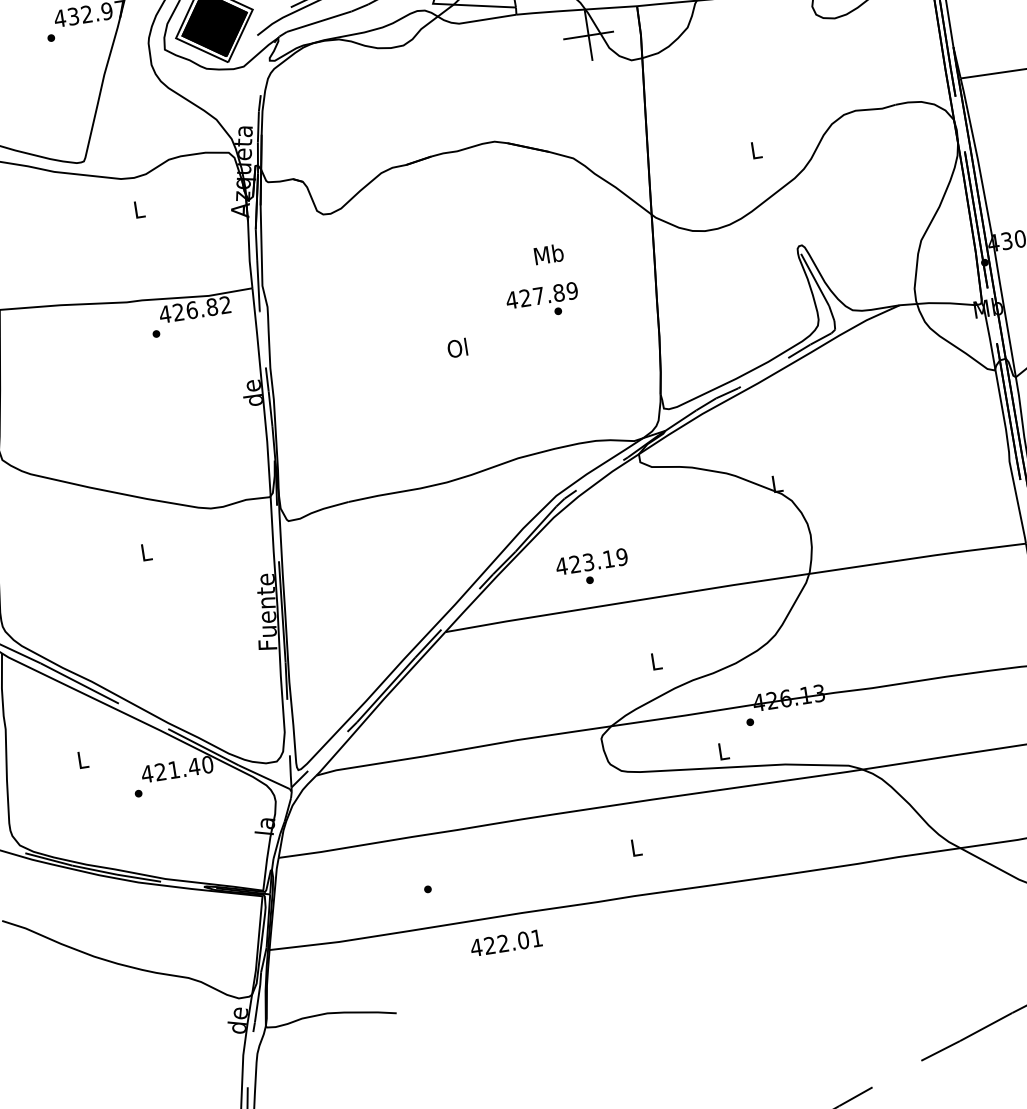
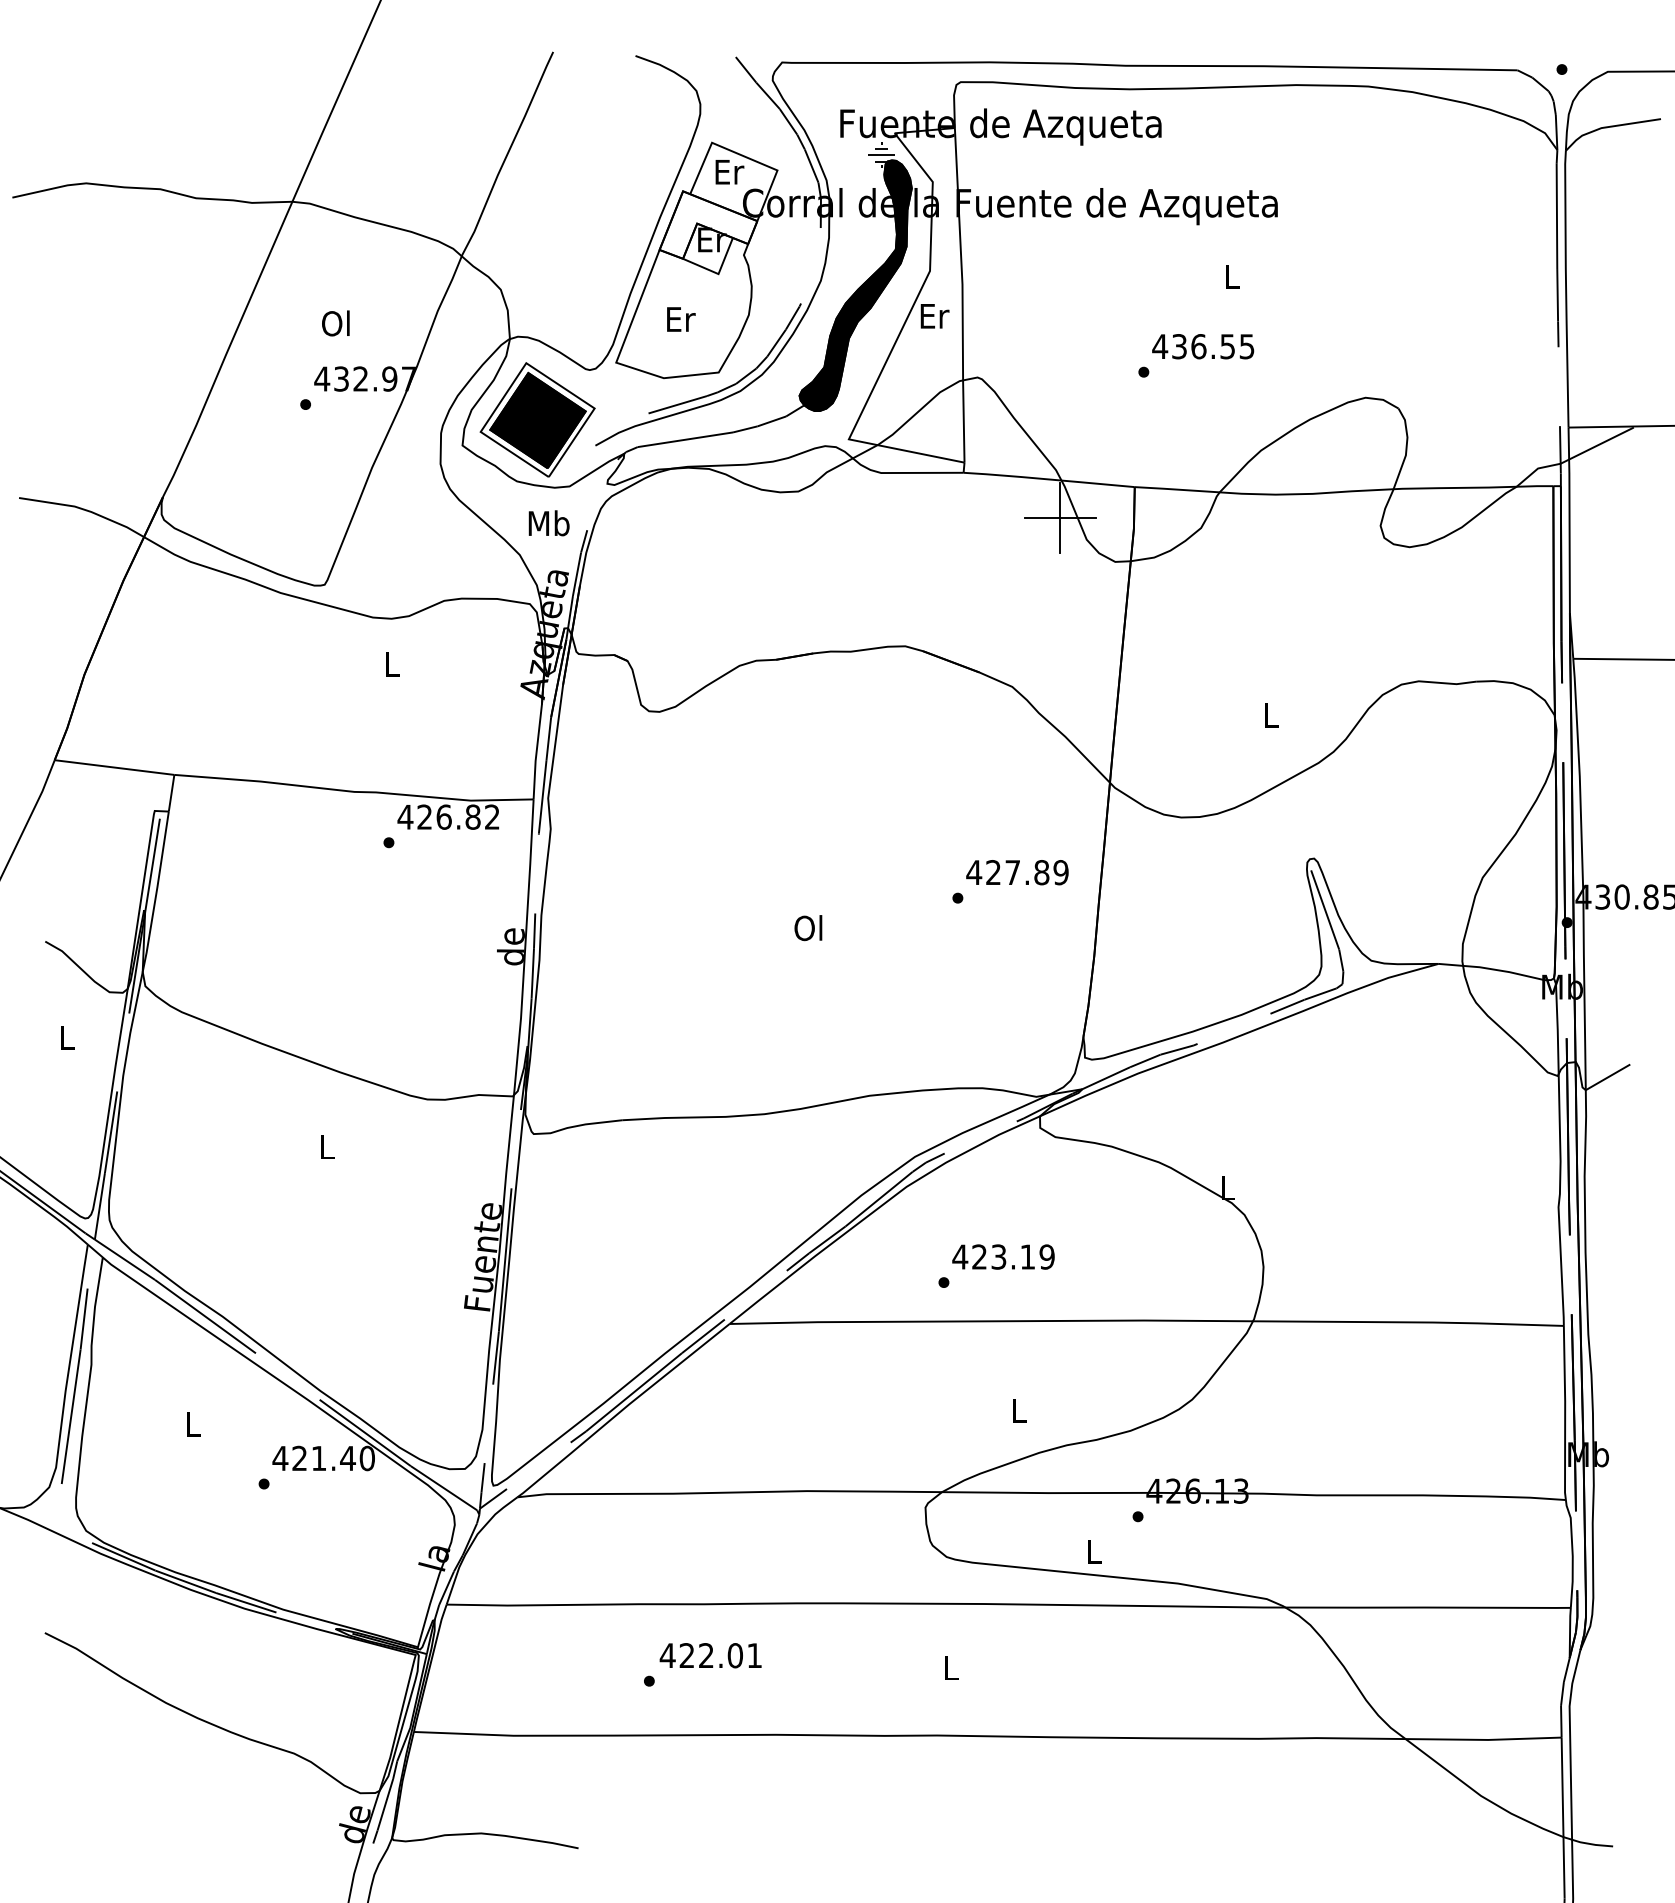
text: (548, 254) -> (548, 523), moved
text: (542, 295) -> (1017, 872), moved
text: (591, 561) -> (1003, 1256), moved
text: (506, 943) -> (710, 1655), moved

